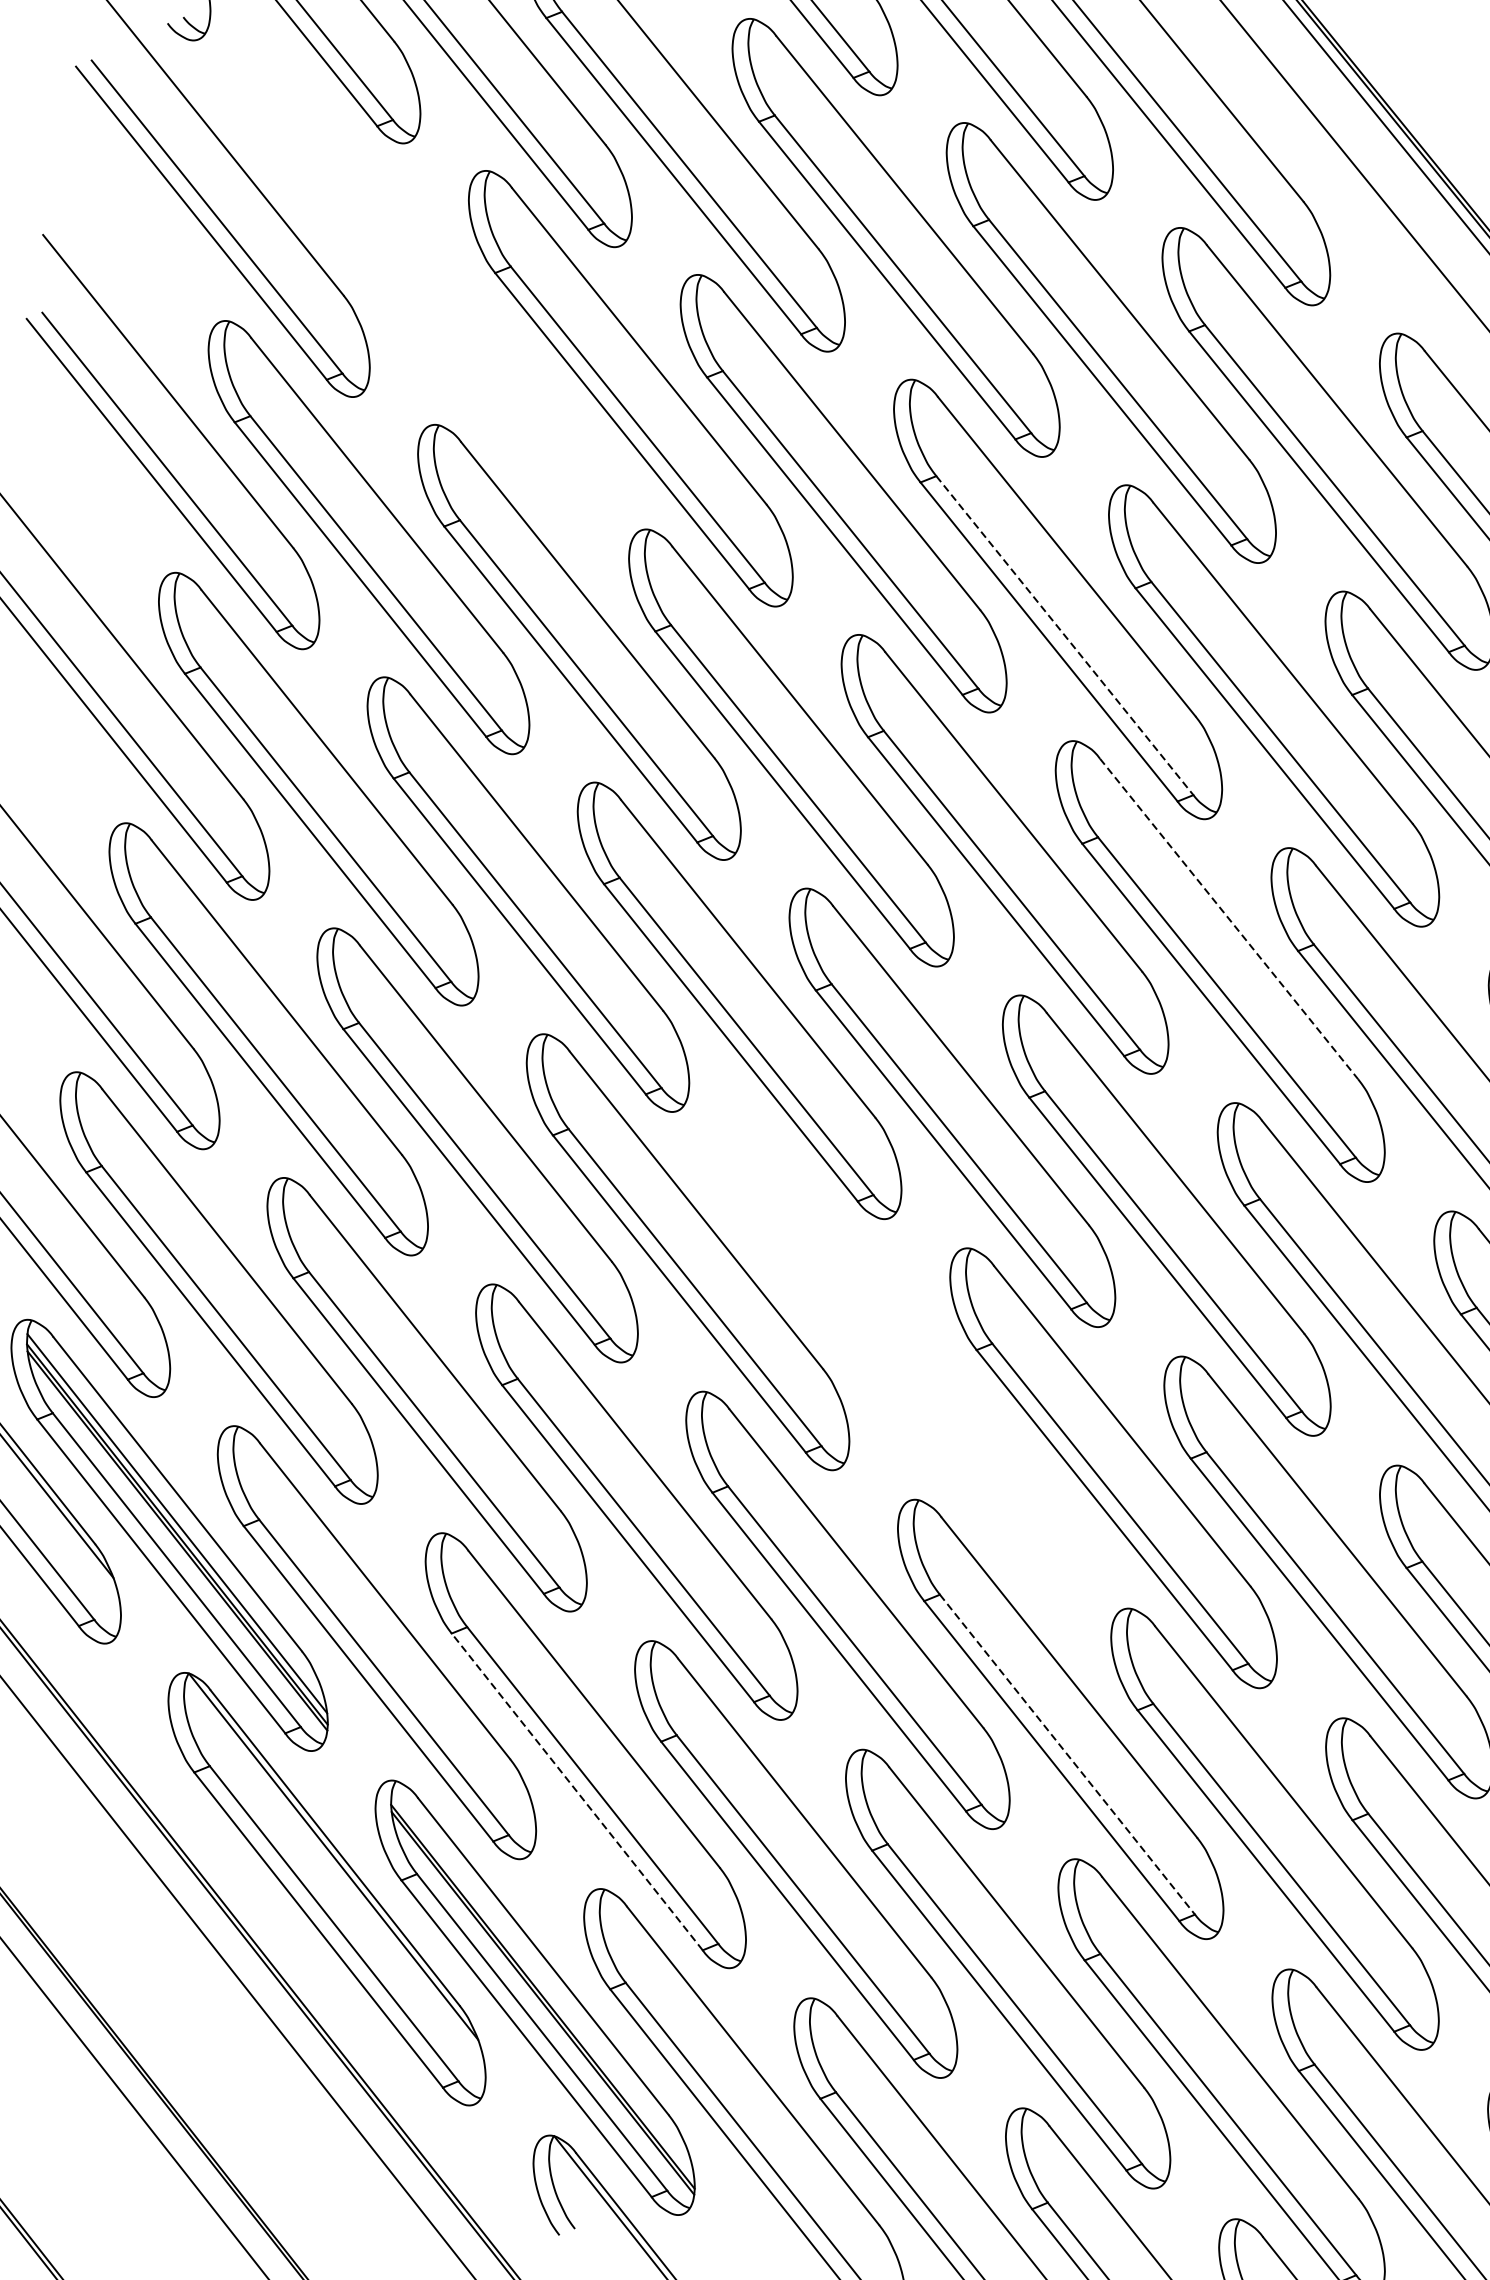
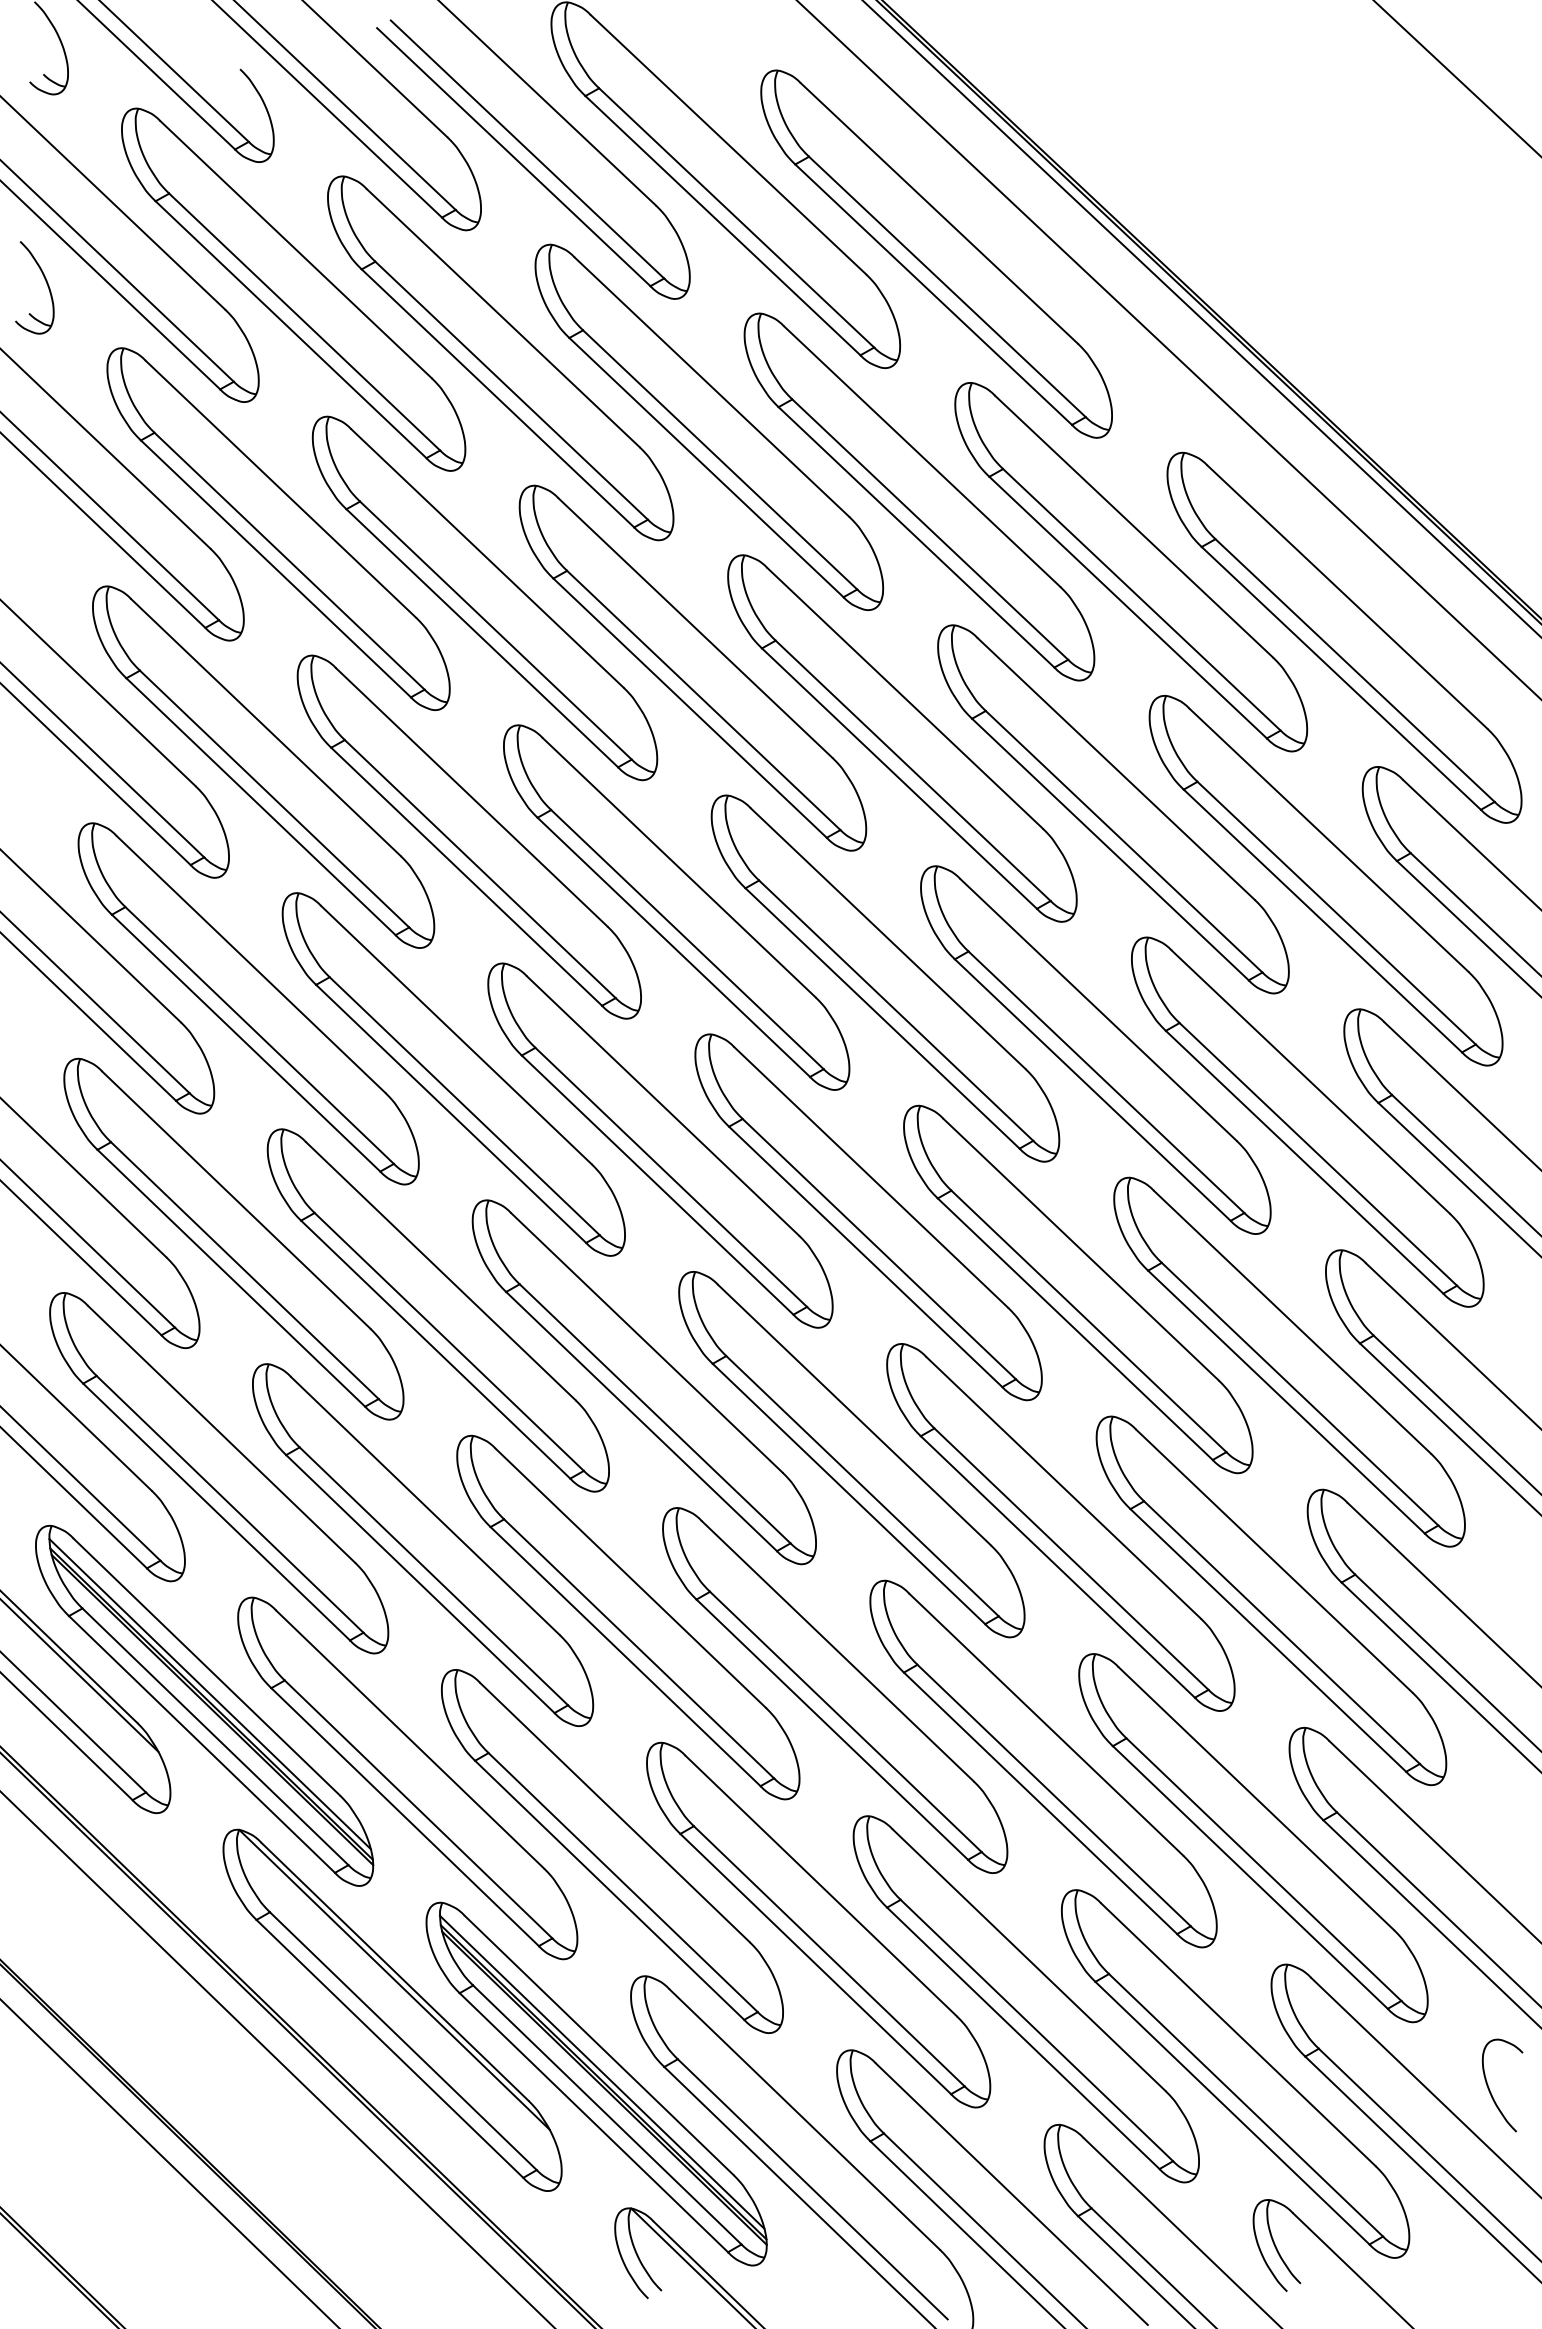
part: (419, 284) -> (278, 529), added
line: (1065, 636) -> (913, 771), dashed -> solid
line: (1229, 919) -> (1099, 1010), dashed -> solid
part: (899, 1359) -> (851, 1454), added
line: (1067, 1754) -> (1054, 1795), dashed -> solid
line: (577, 1792) -> (609, 1890), dashed -> solid
line: (542, 1984) -> (601, 2071), added

